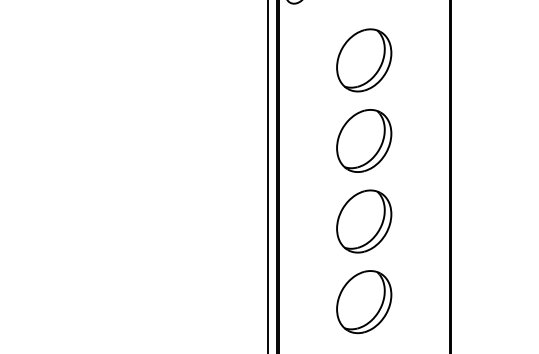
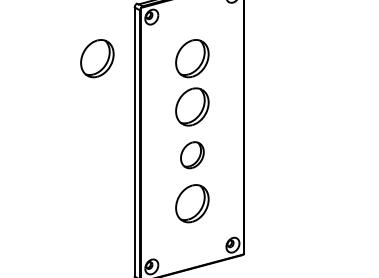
part: (206, 60) -> (97, 58), added
part: (364, 220) -> (192, 154), size x0.7

